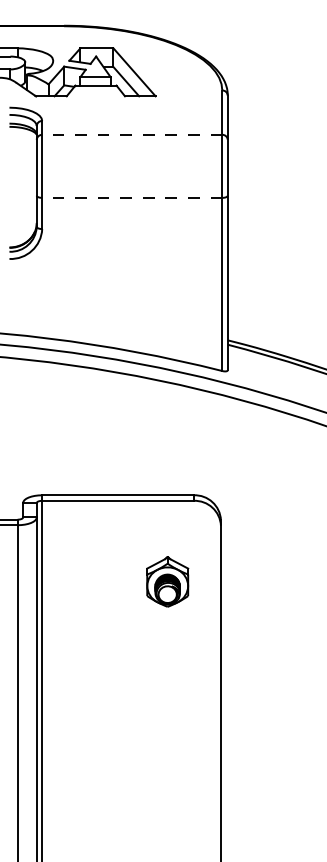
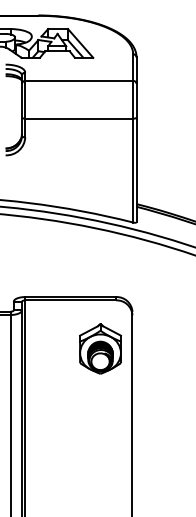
line: (132, 134) -> (79, 80), dashed -> solid
line: (132, 197) -> (79, 118), dashed -> solid
part: (167, 581) -> (100, 348), size x1.67

